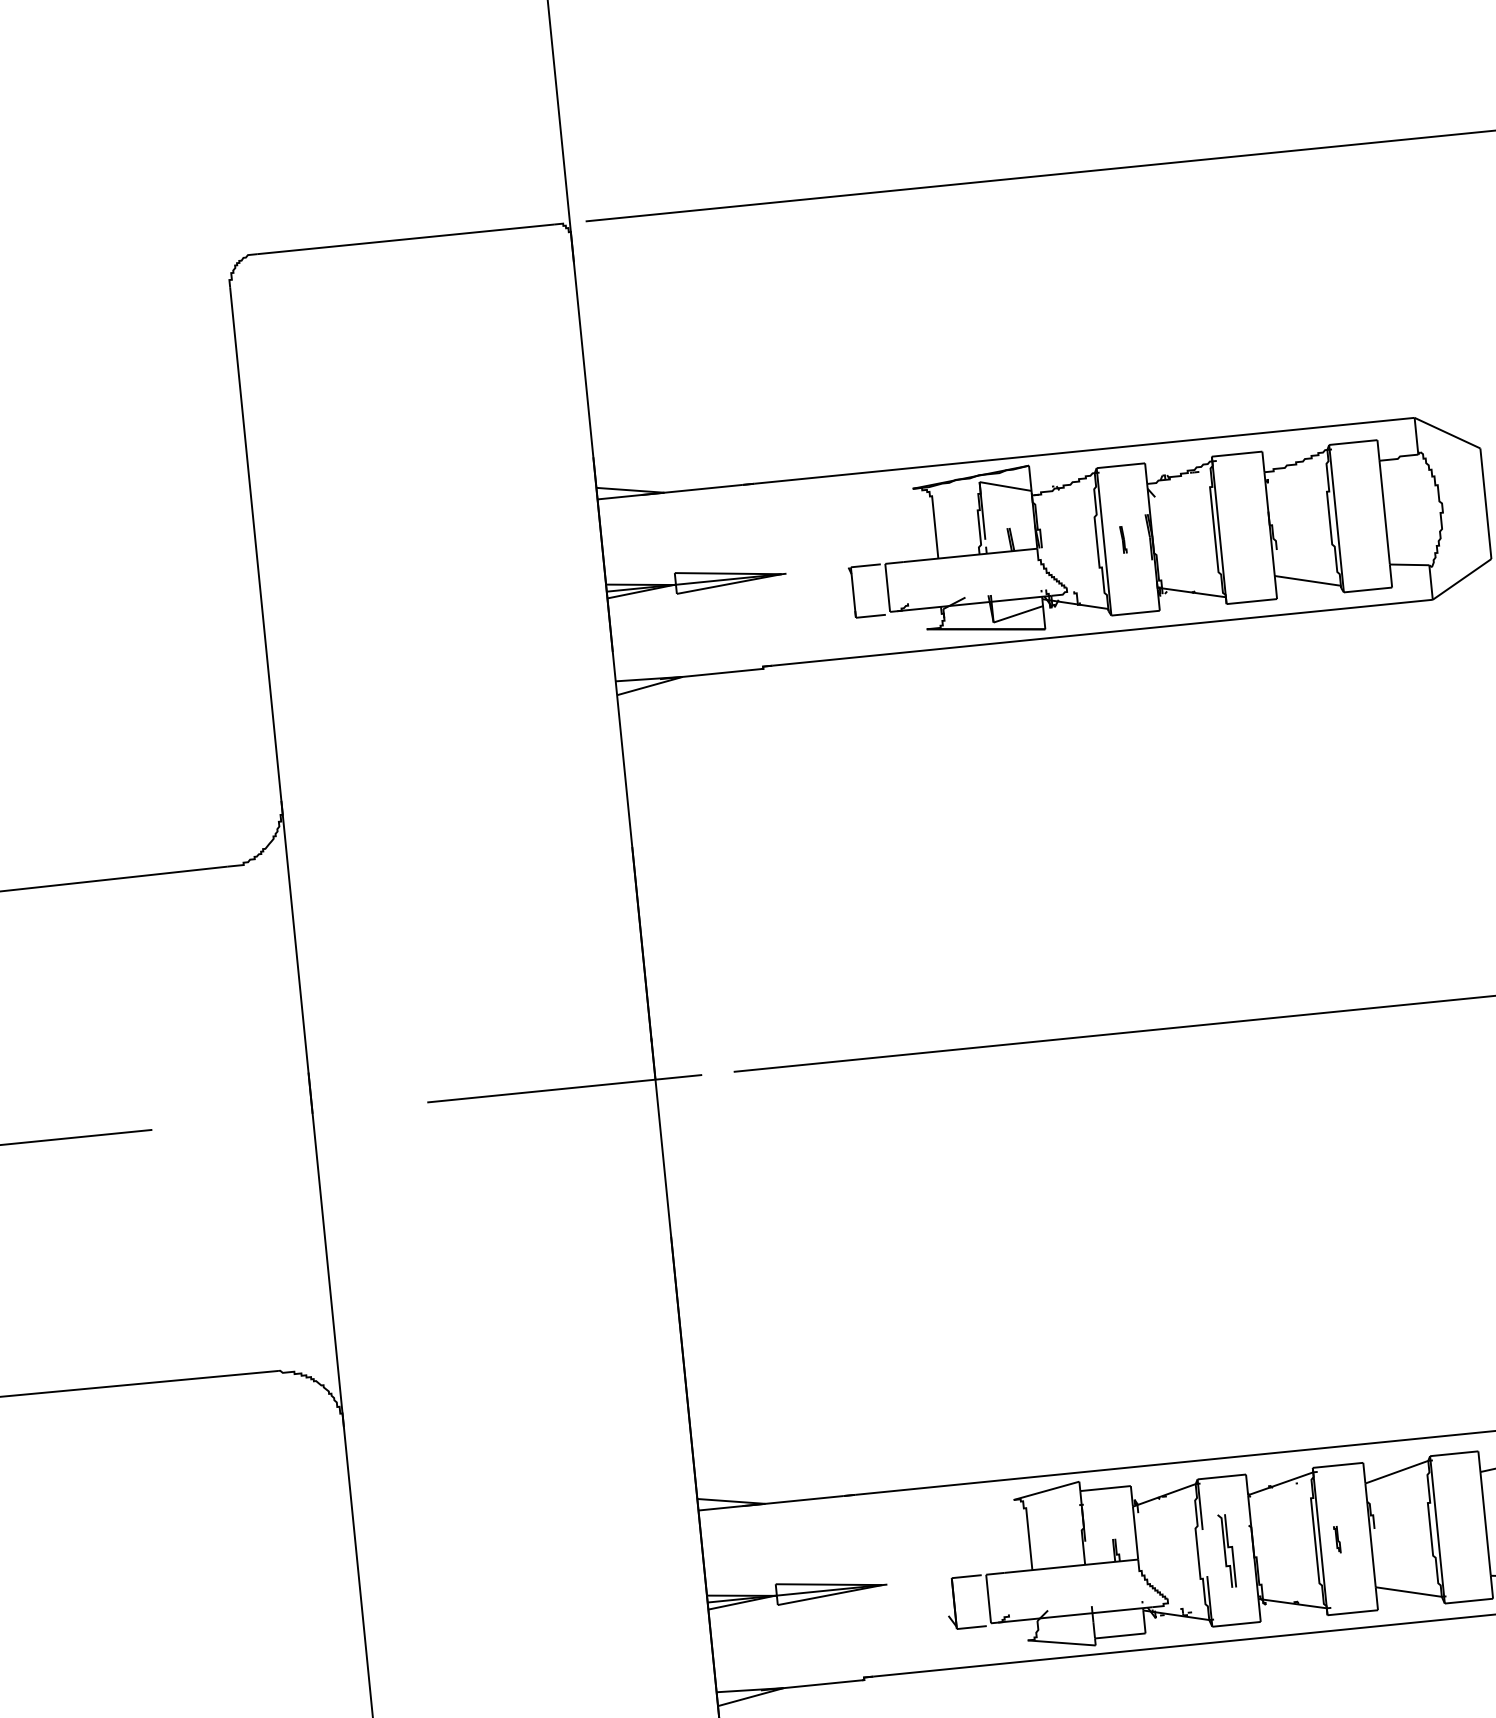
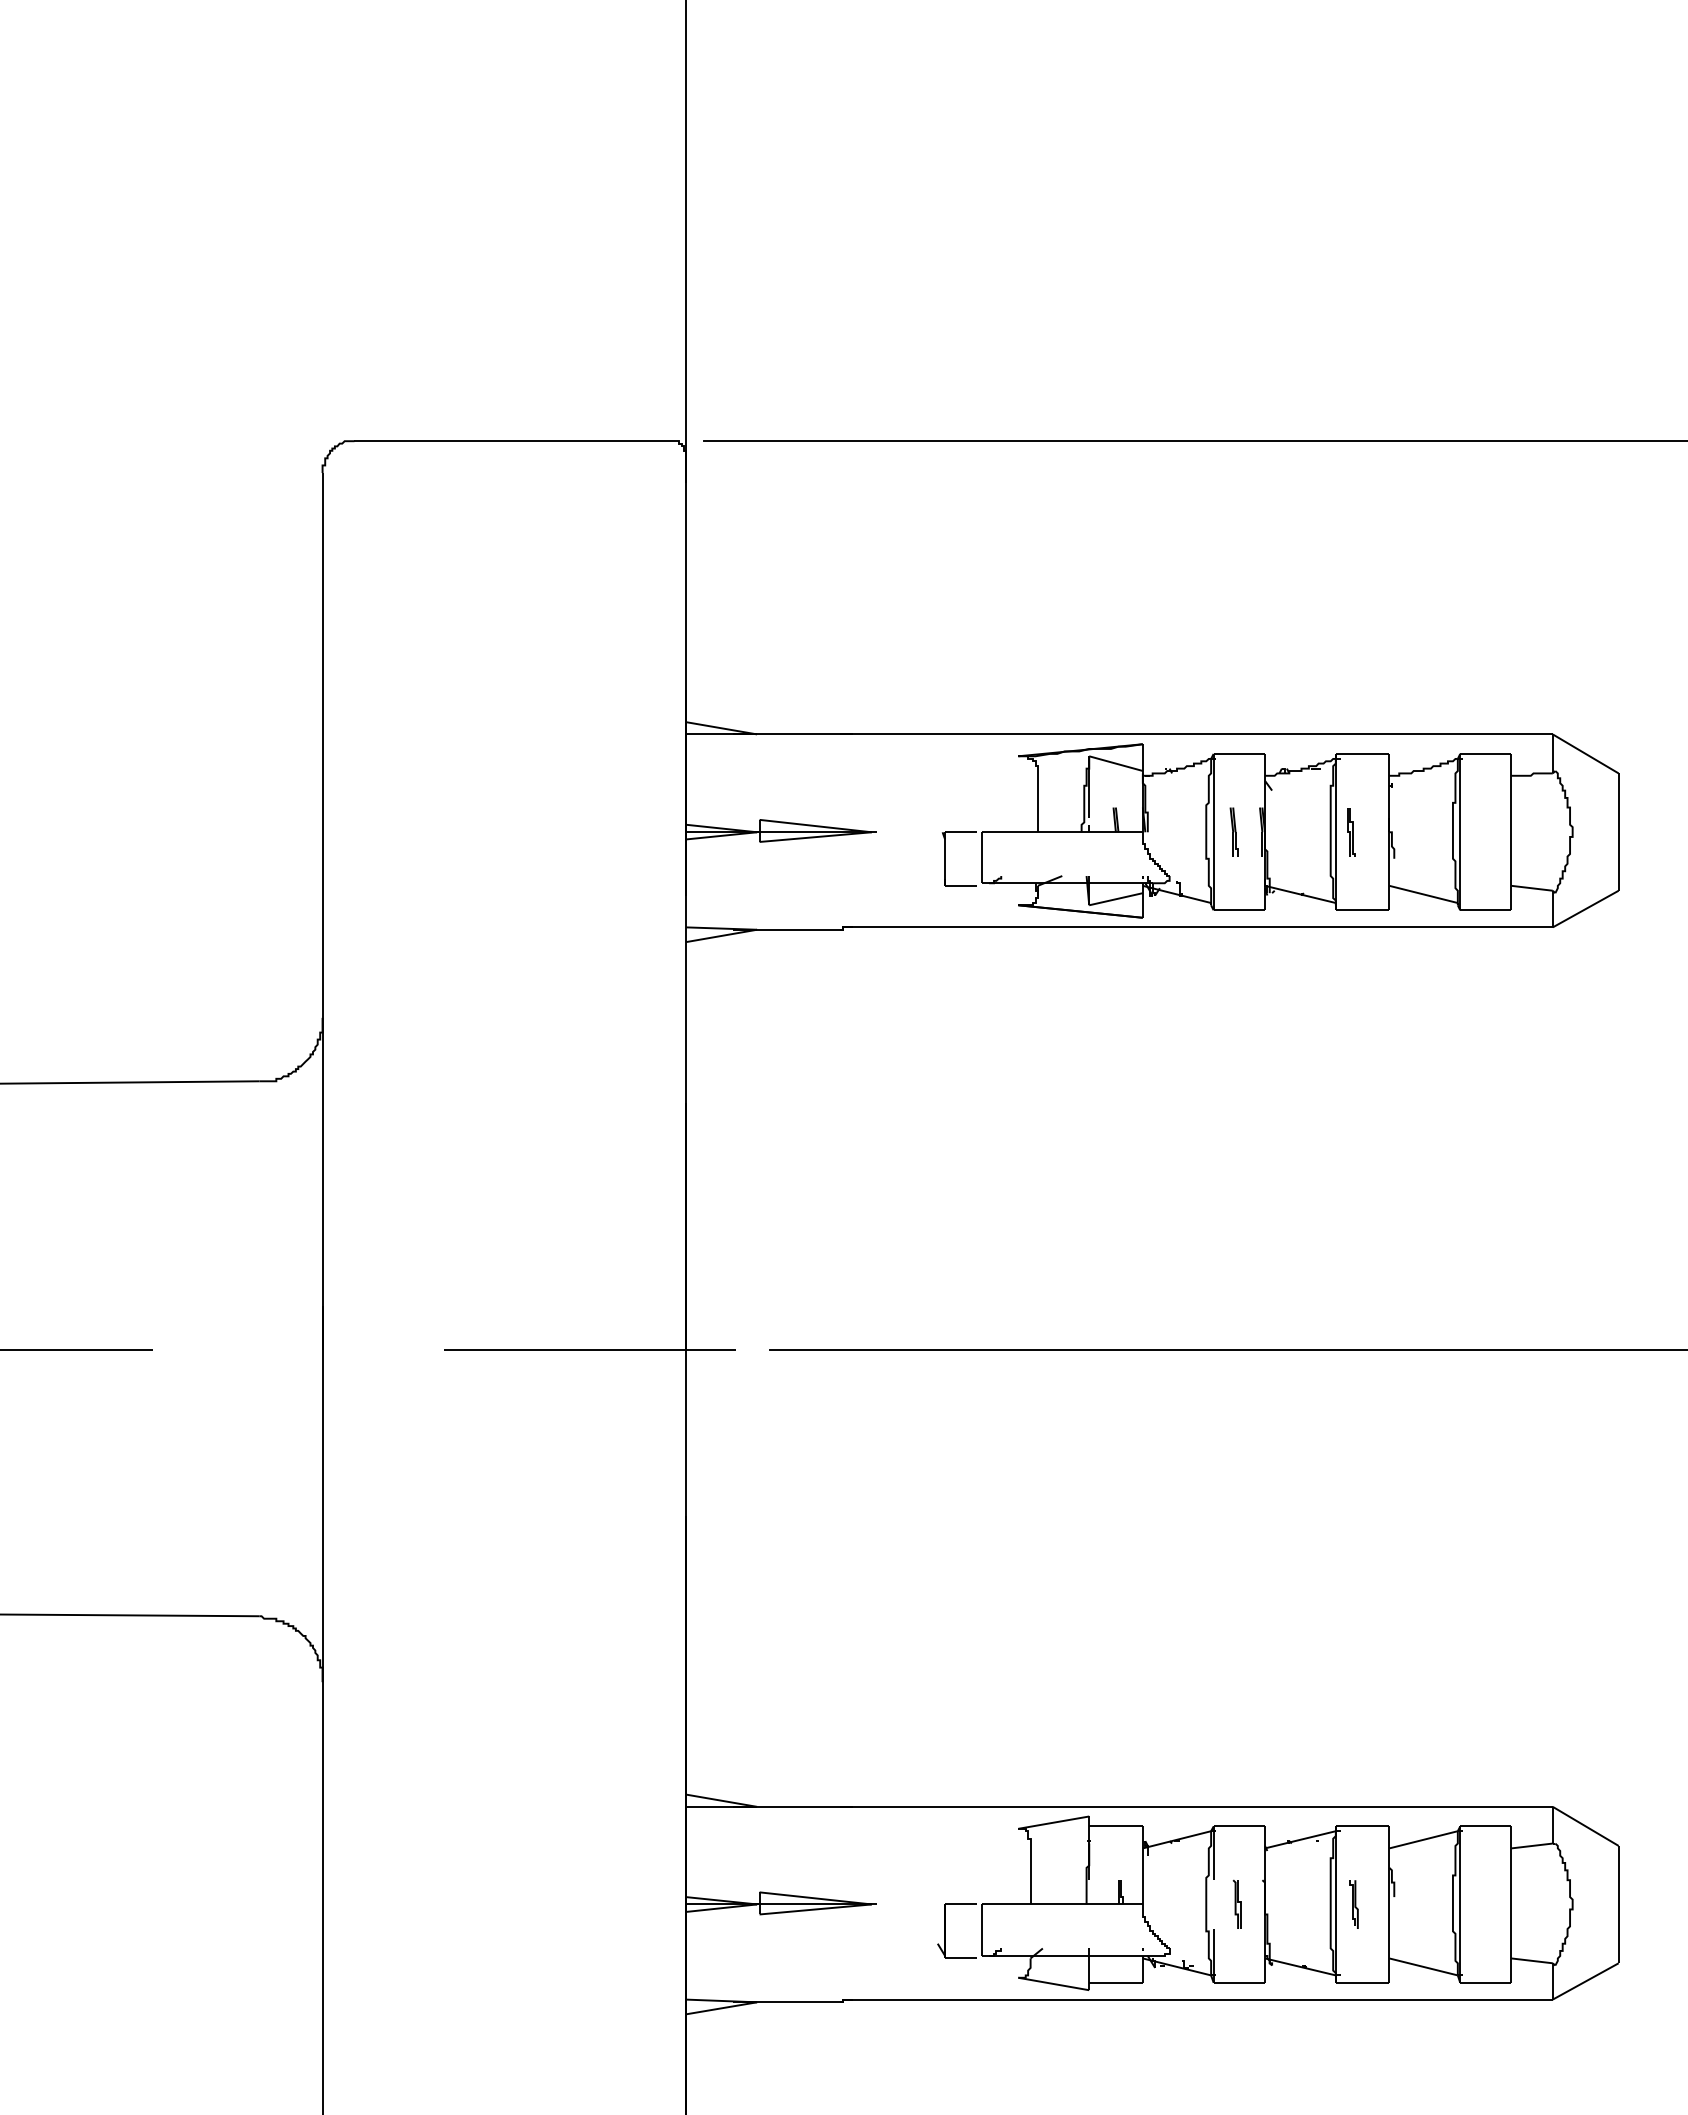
part: (1234, 529) -> (1351, 832), added
part: (1122, 539) -> (1233, 831), size x1.67
part: (1336, 1539) -> (1353, 1904), size x1.67
part: (1226, 1549) -> (1236, 1903), size x0.62

